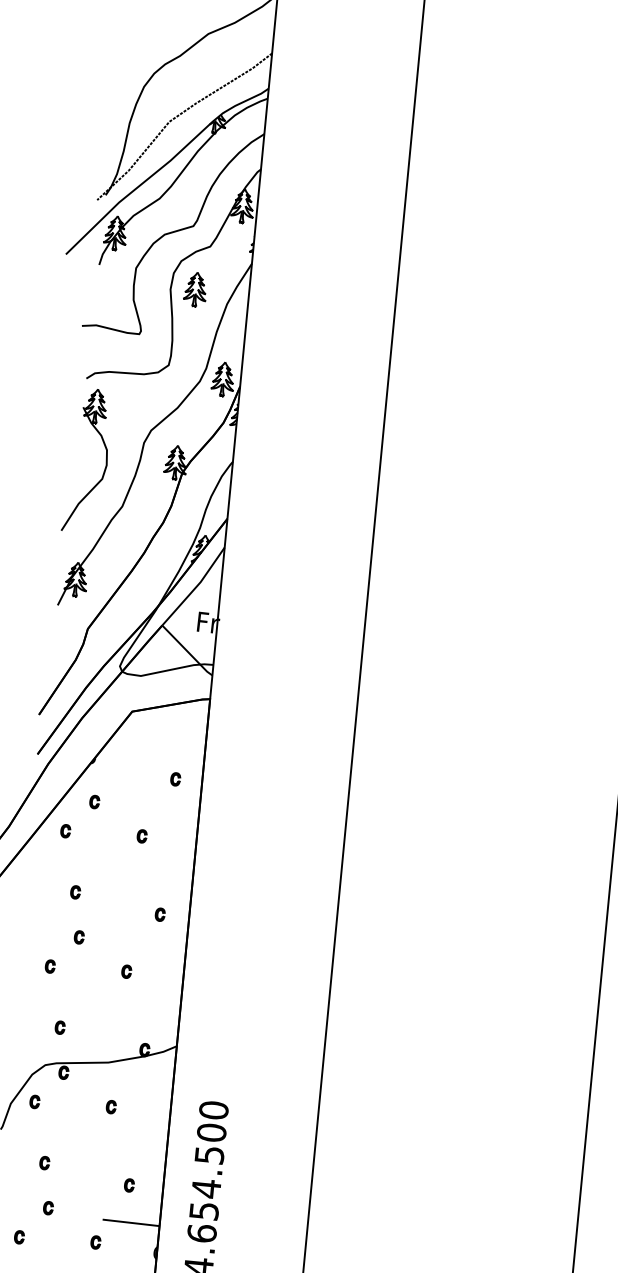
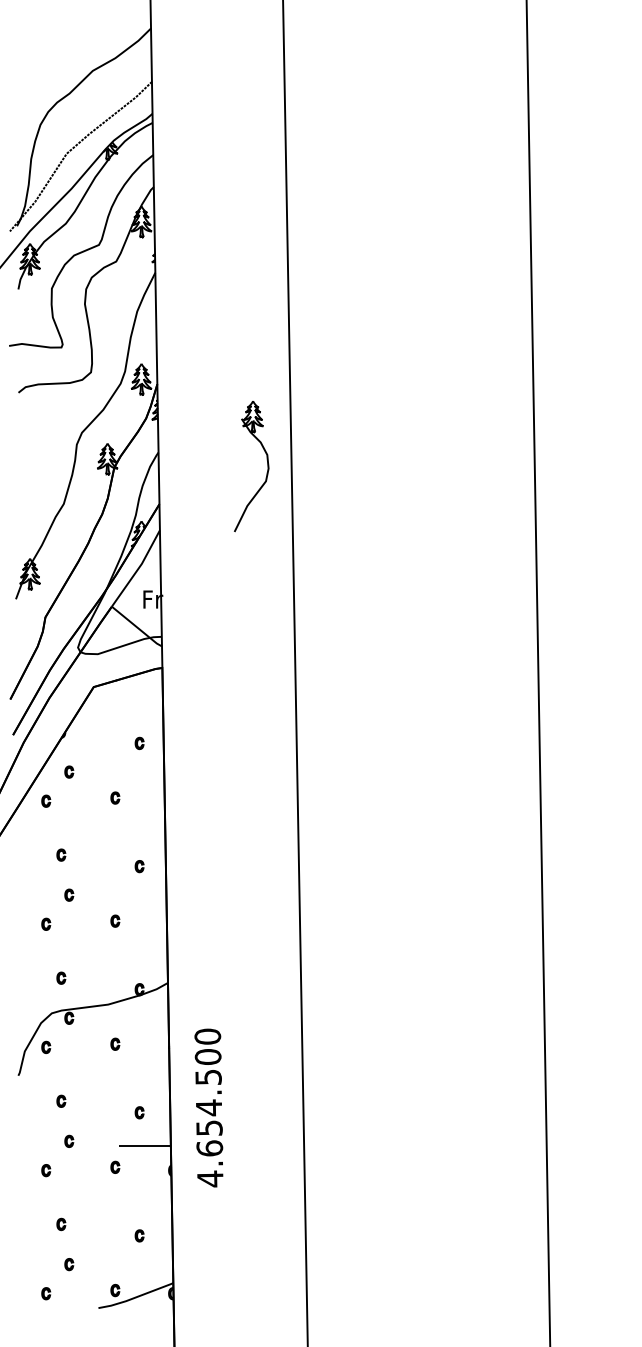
part: (195, 289) -> (107, 301), removed
part: (105, 462) -> (267, 466), moved

